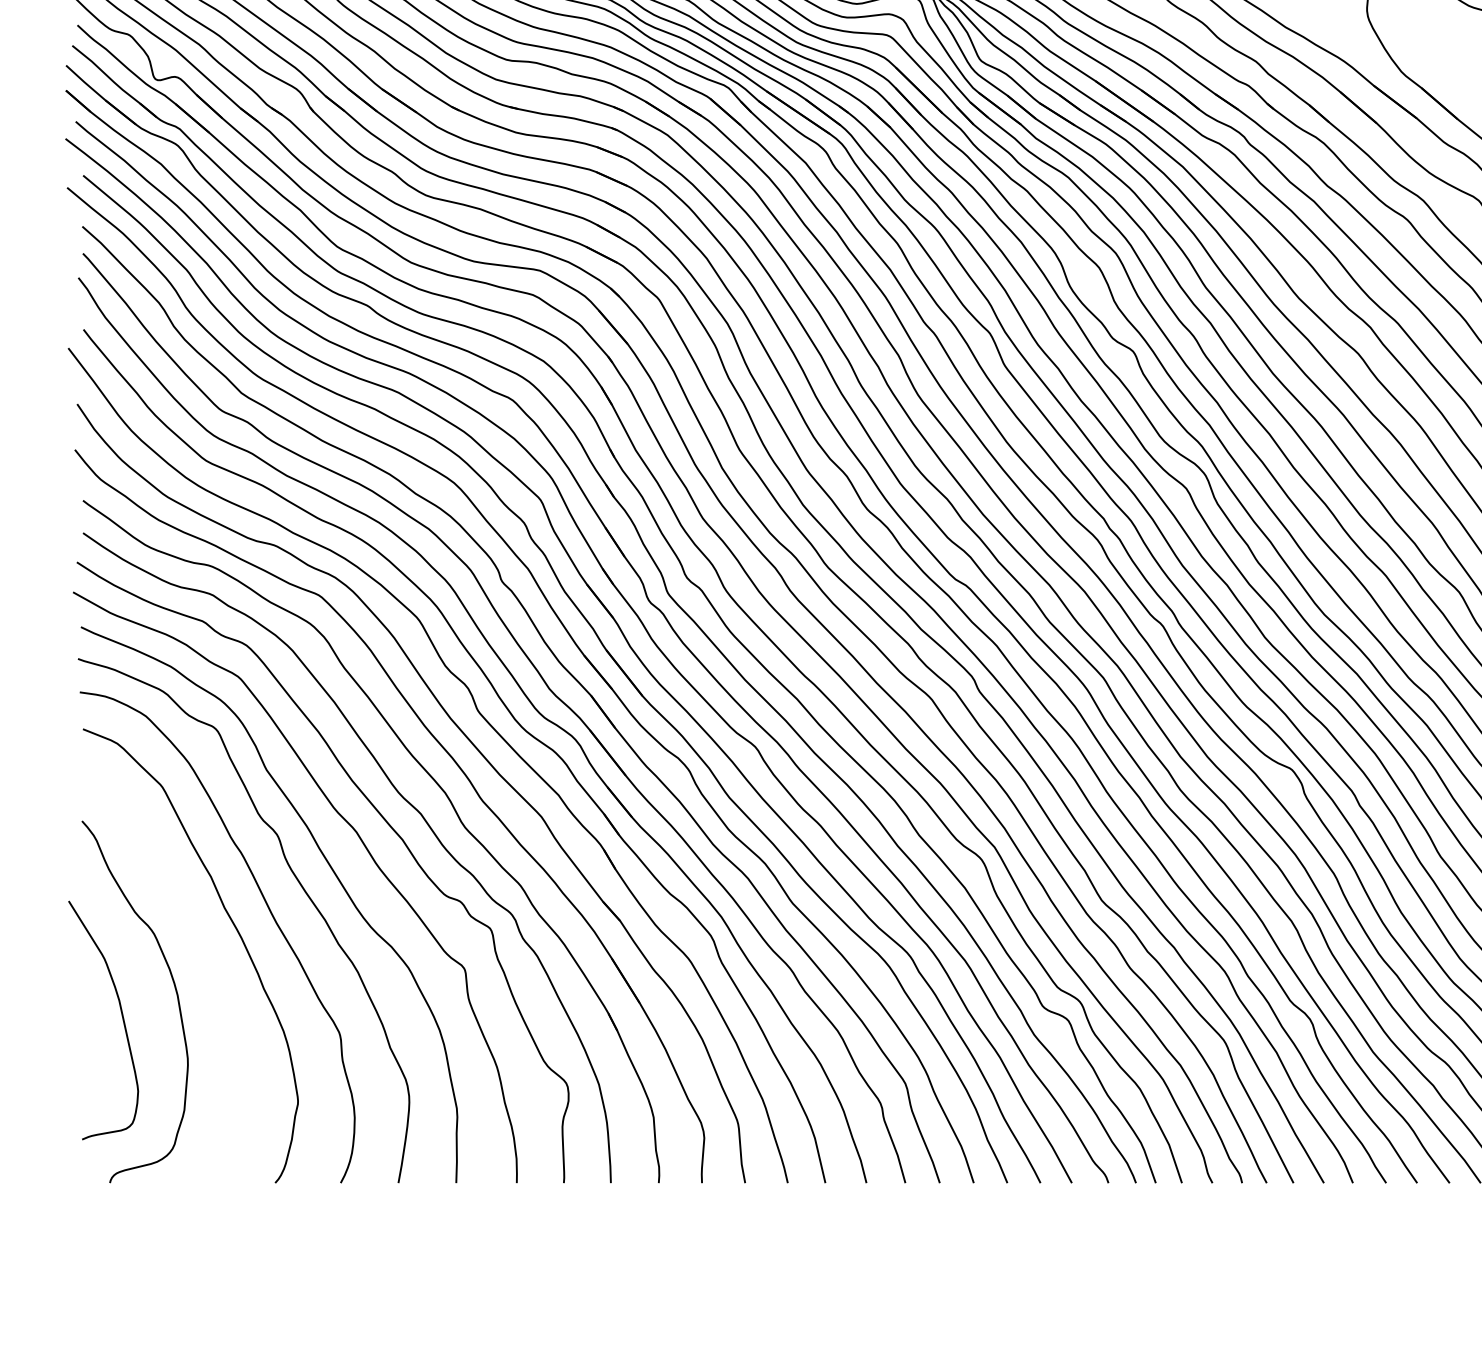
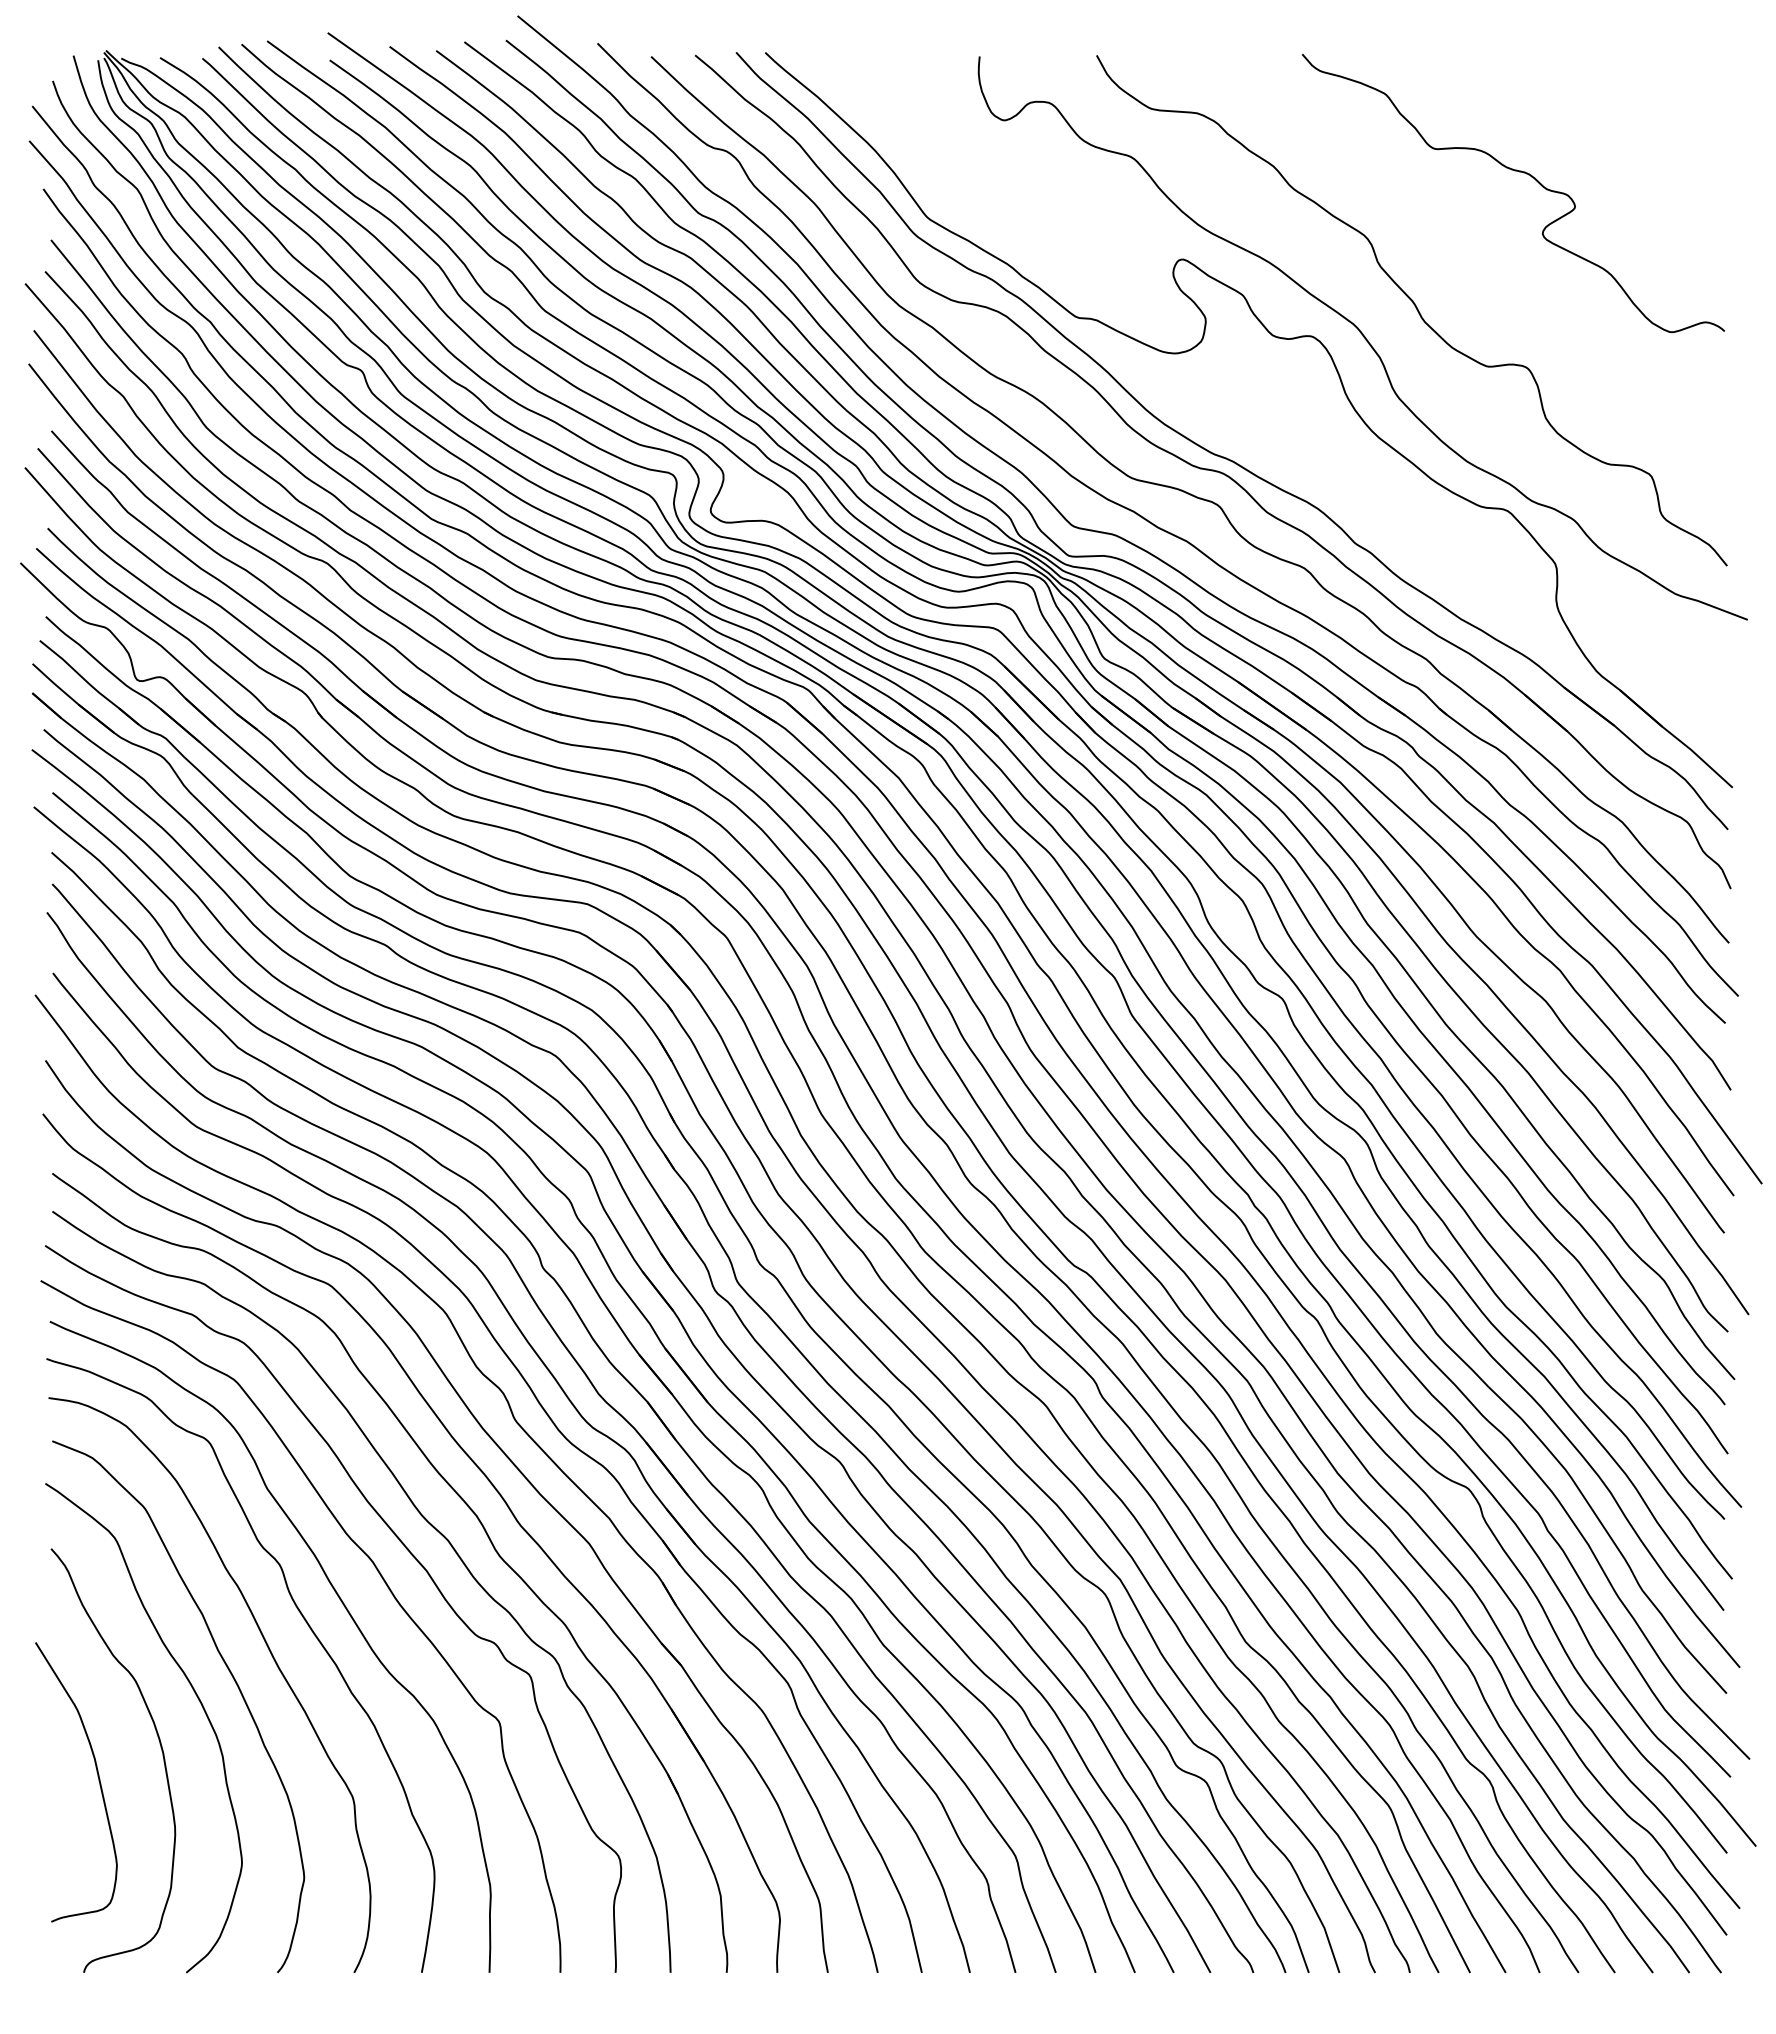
curve: (207, 950) -> (198, 1700), added

